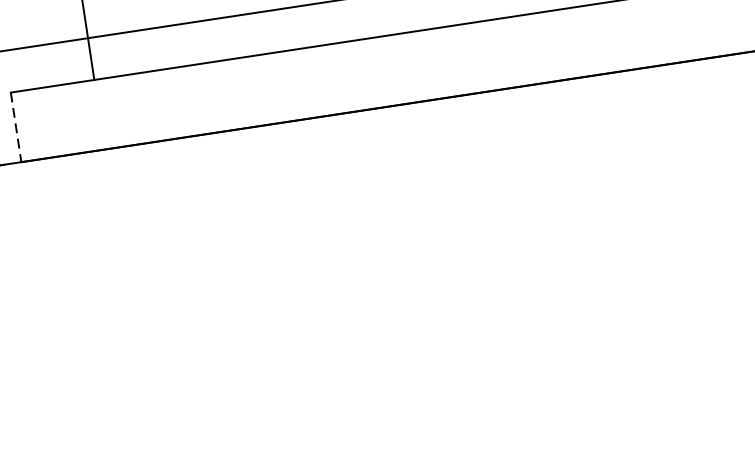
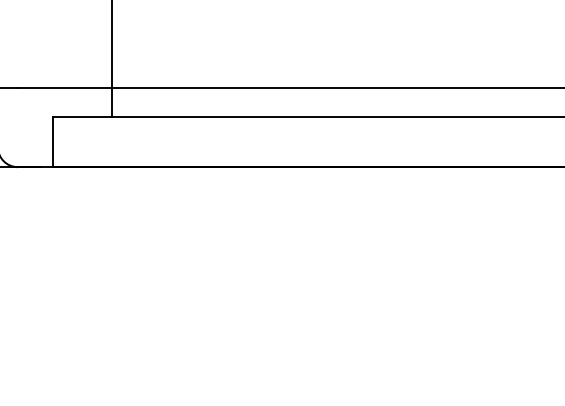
line: (16, 127) -> (52, 142), dashed -> solid

